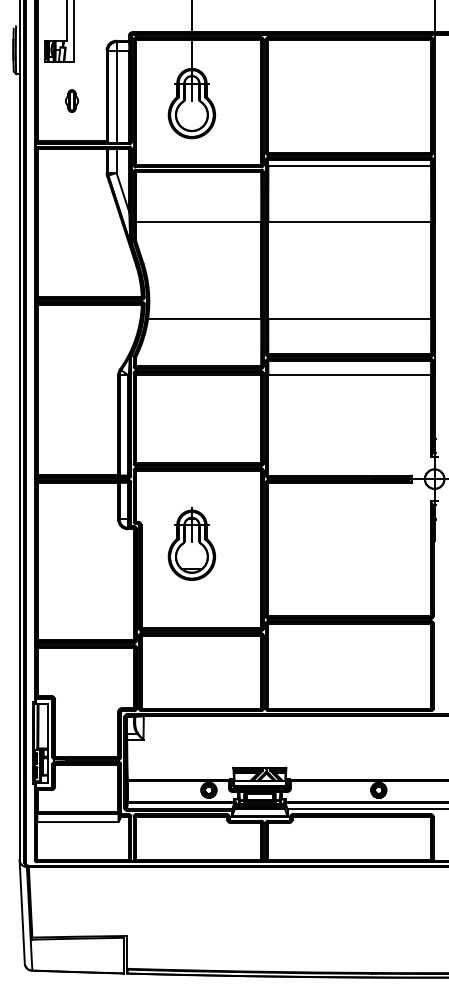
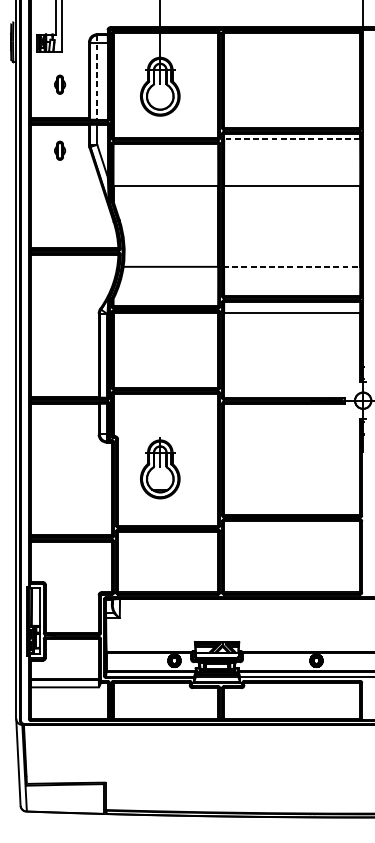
line: (116, 93) -> (97, 78), solid -> dashed
line: (349, 166) -> (291, 139), solid -> dashed
part: (72, 179) -> (60, 150), added
line: (349, 318) -> (291, 266), solid -> dashed
part: (191, 543) -> (159, 467), moved

